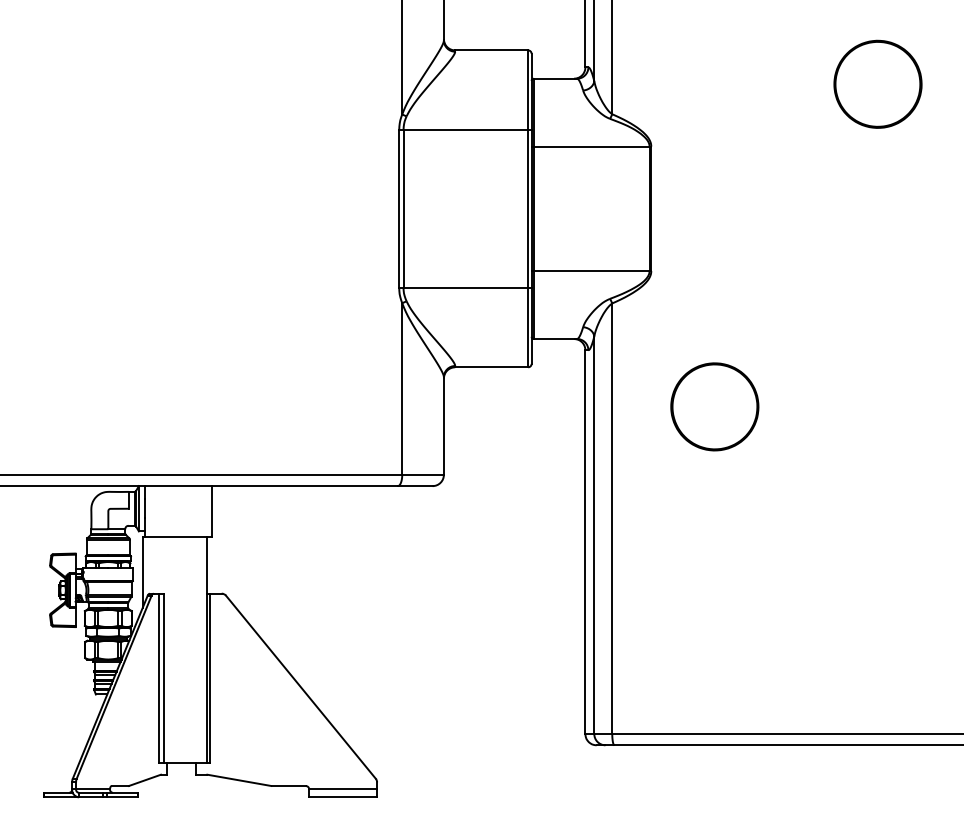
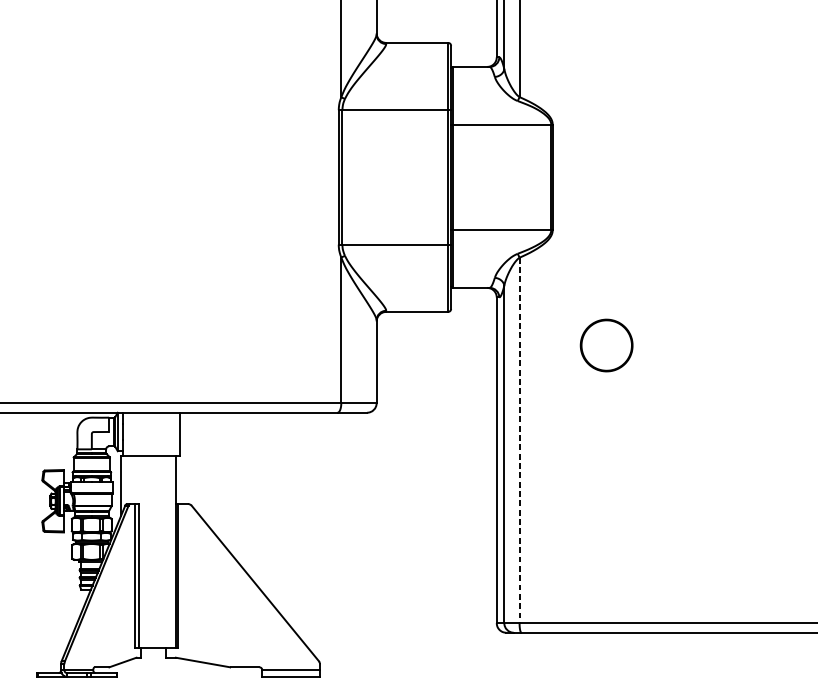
part: (877, 83) -> (744, 71), removed
part: (714, 406) -> (606, 345), size x0.7
line: (612, 519) -> (519, 441), solid -> dashed

